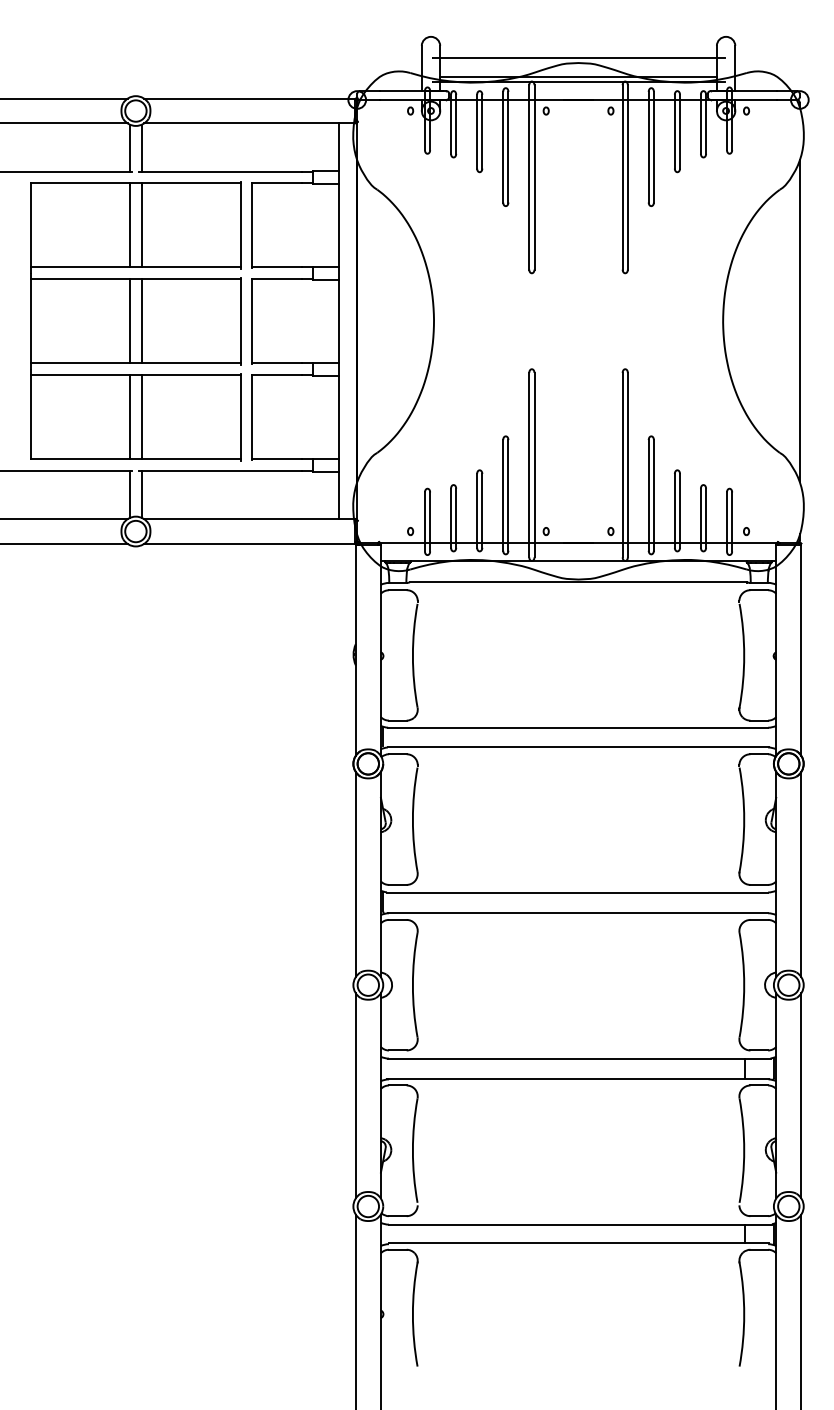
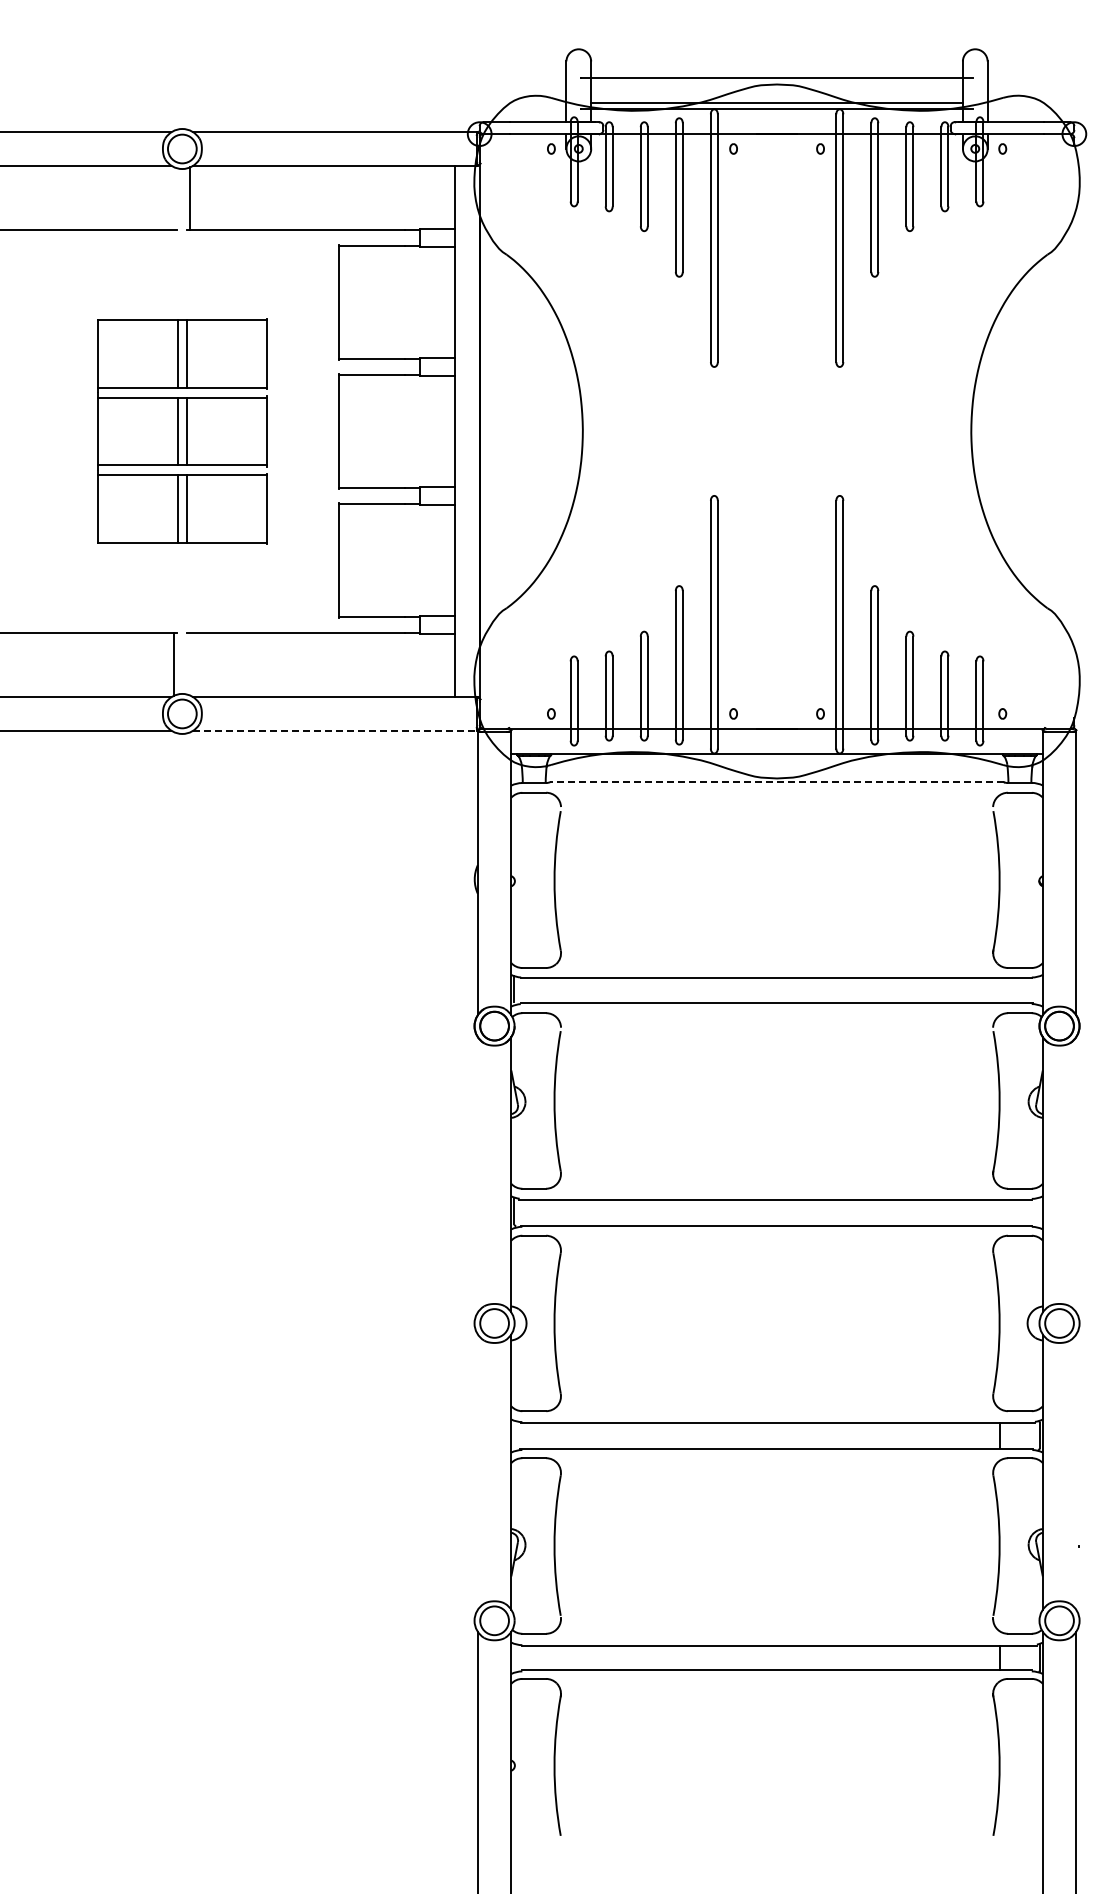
line: (130, 147) -> (174, 198), removed
part: (136, 321) -> (182, 431), size x0.6
line: (799, 321) -> (1074, 431), removed
line: (141, 493) -> (190, 663), removed
line: (249, 543) -> (335, 730), solid -> dashed
line: (578, 582) -> (777, 782), solid -> dashed
line: (355, 874) -> (477, 1174), removed
line: (801, 874) -> (1076, 1174), removed
line: (355, 1095) -> (477, 1471), removed
line: (801, 1095) -> (1076, 1471), removed

